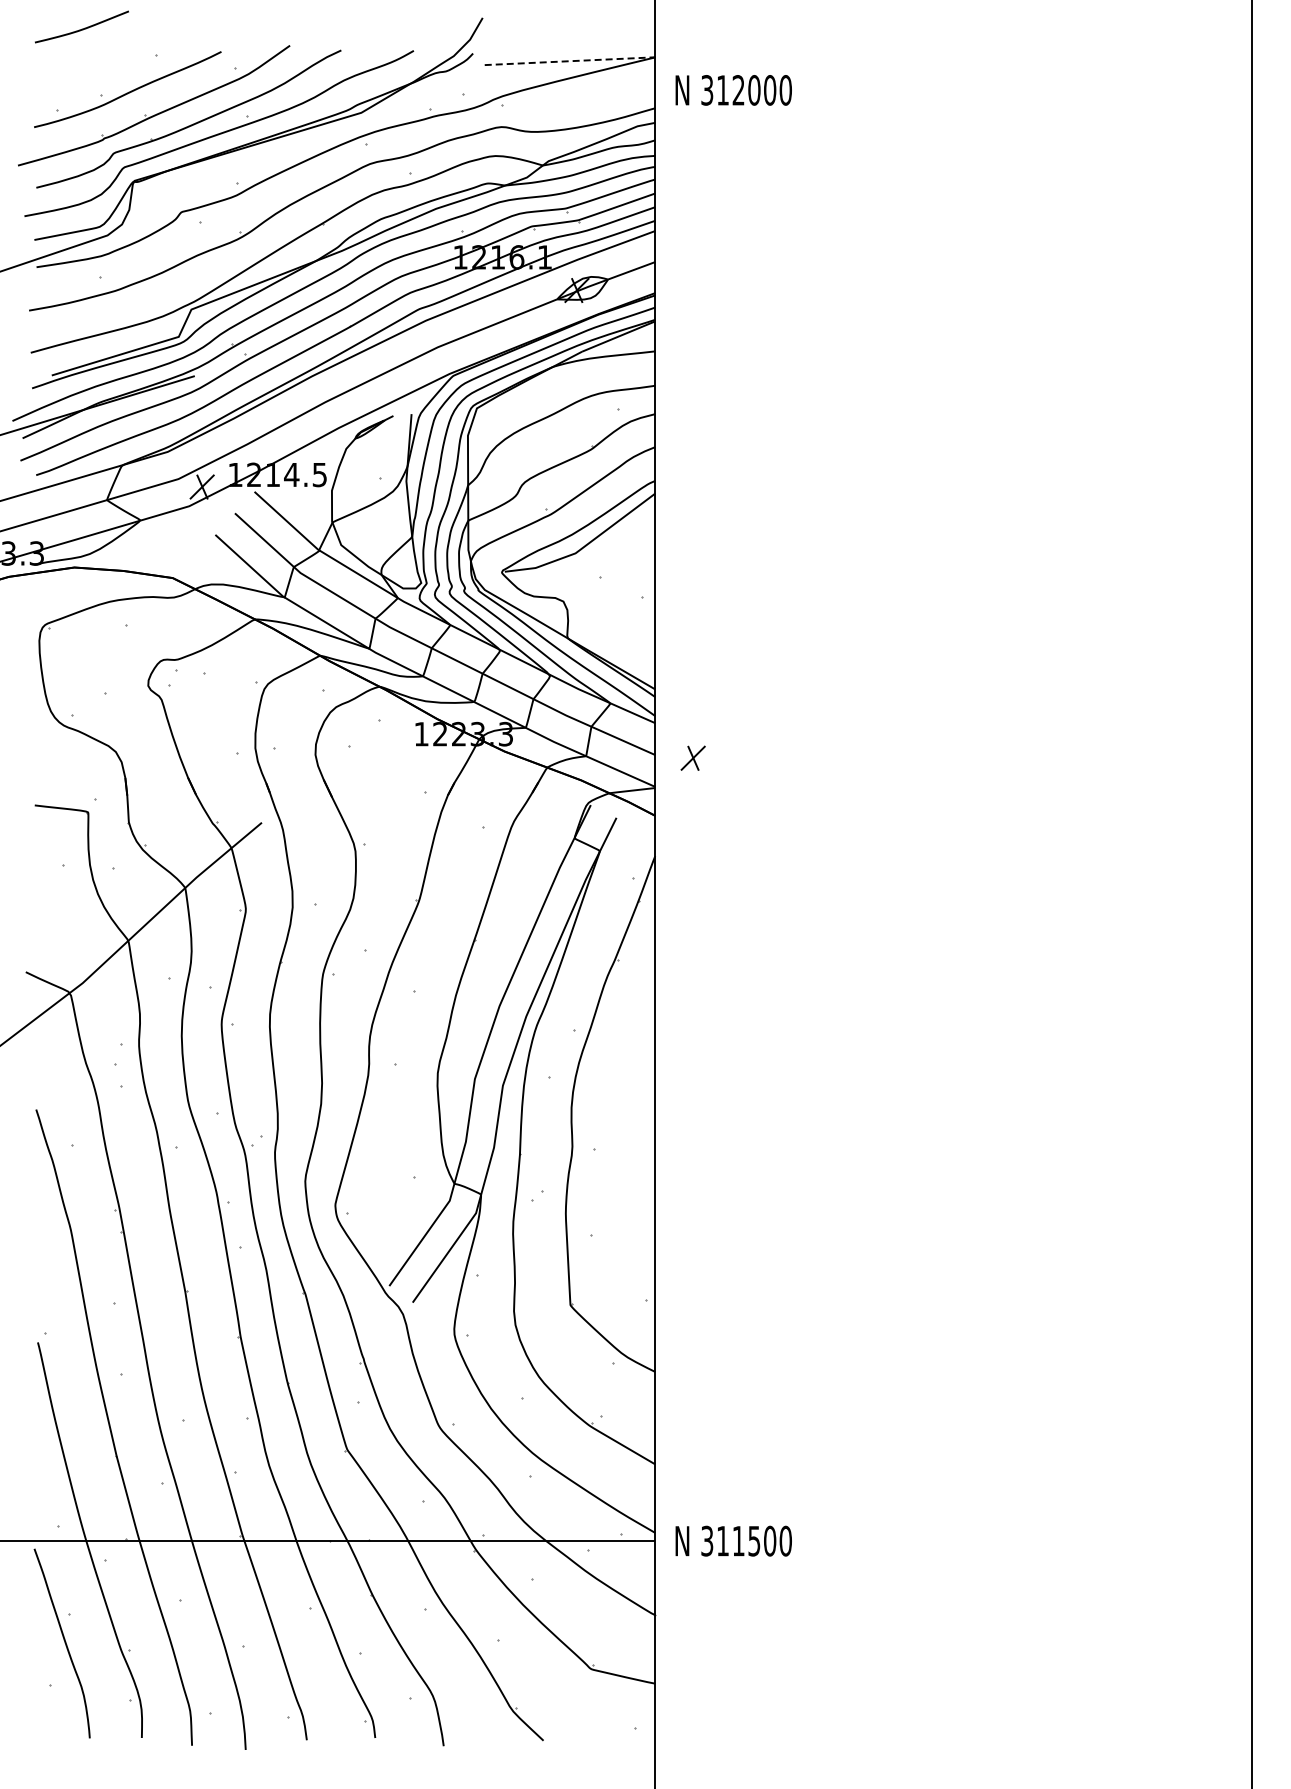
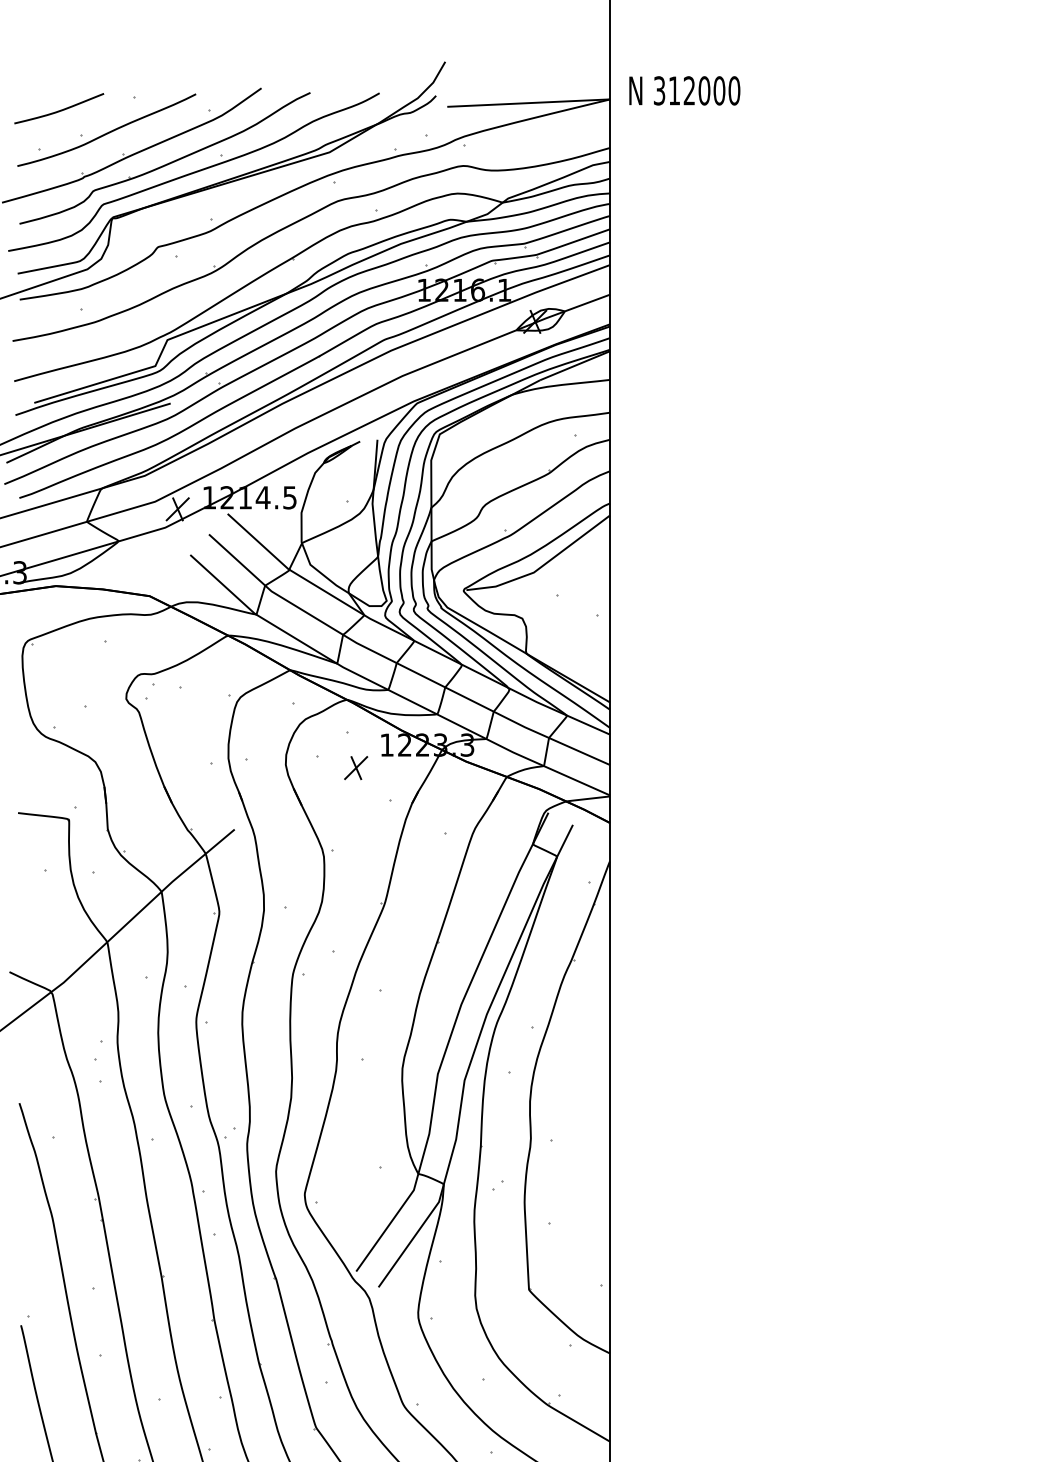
curve: (82, 28) -> (59, 110), moved
line: (570, 61) -> (529, 103), dashed -> solid
text: (733, 90) -> (684, 91), moved
part: (692, 757) -> (355, 767), moved

